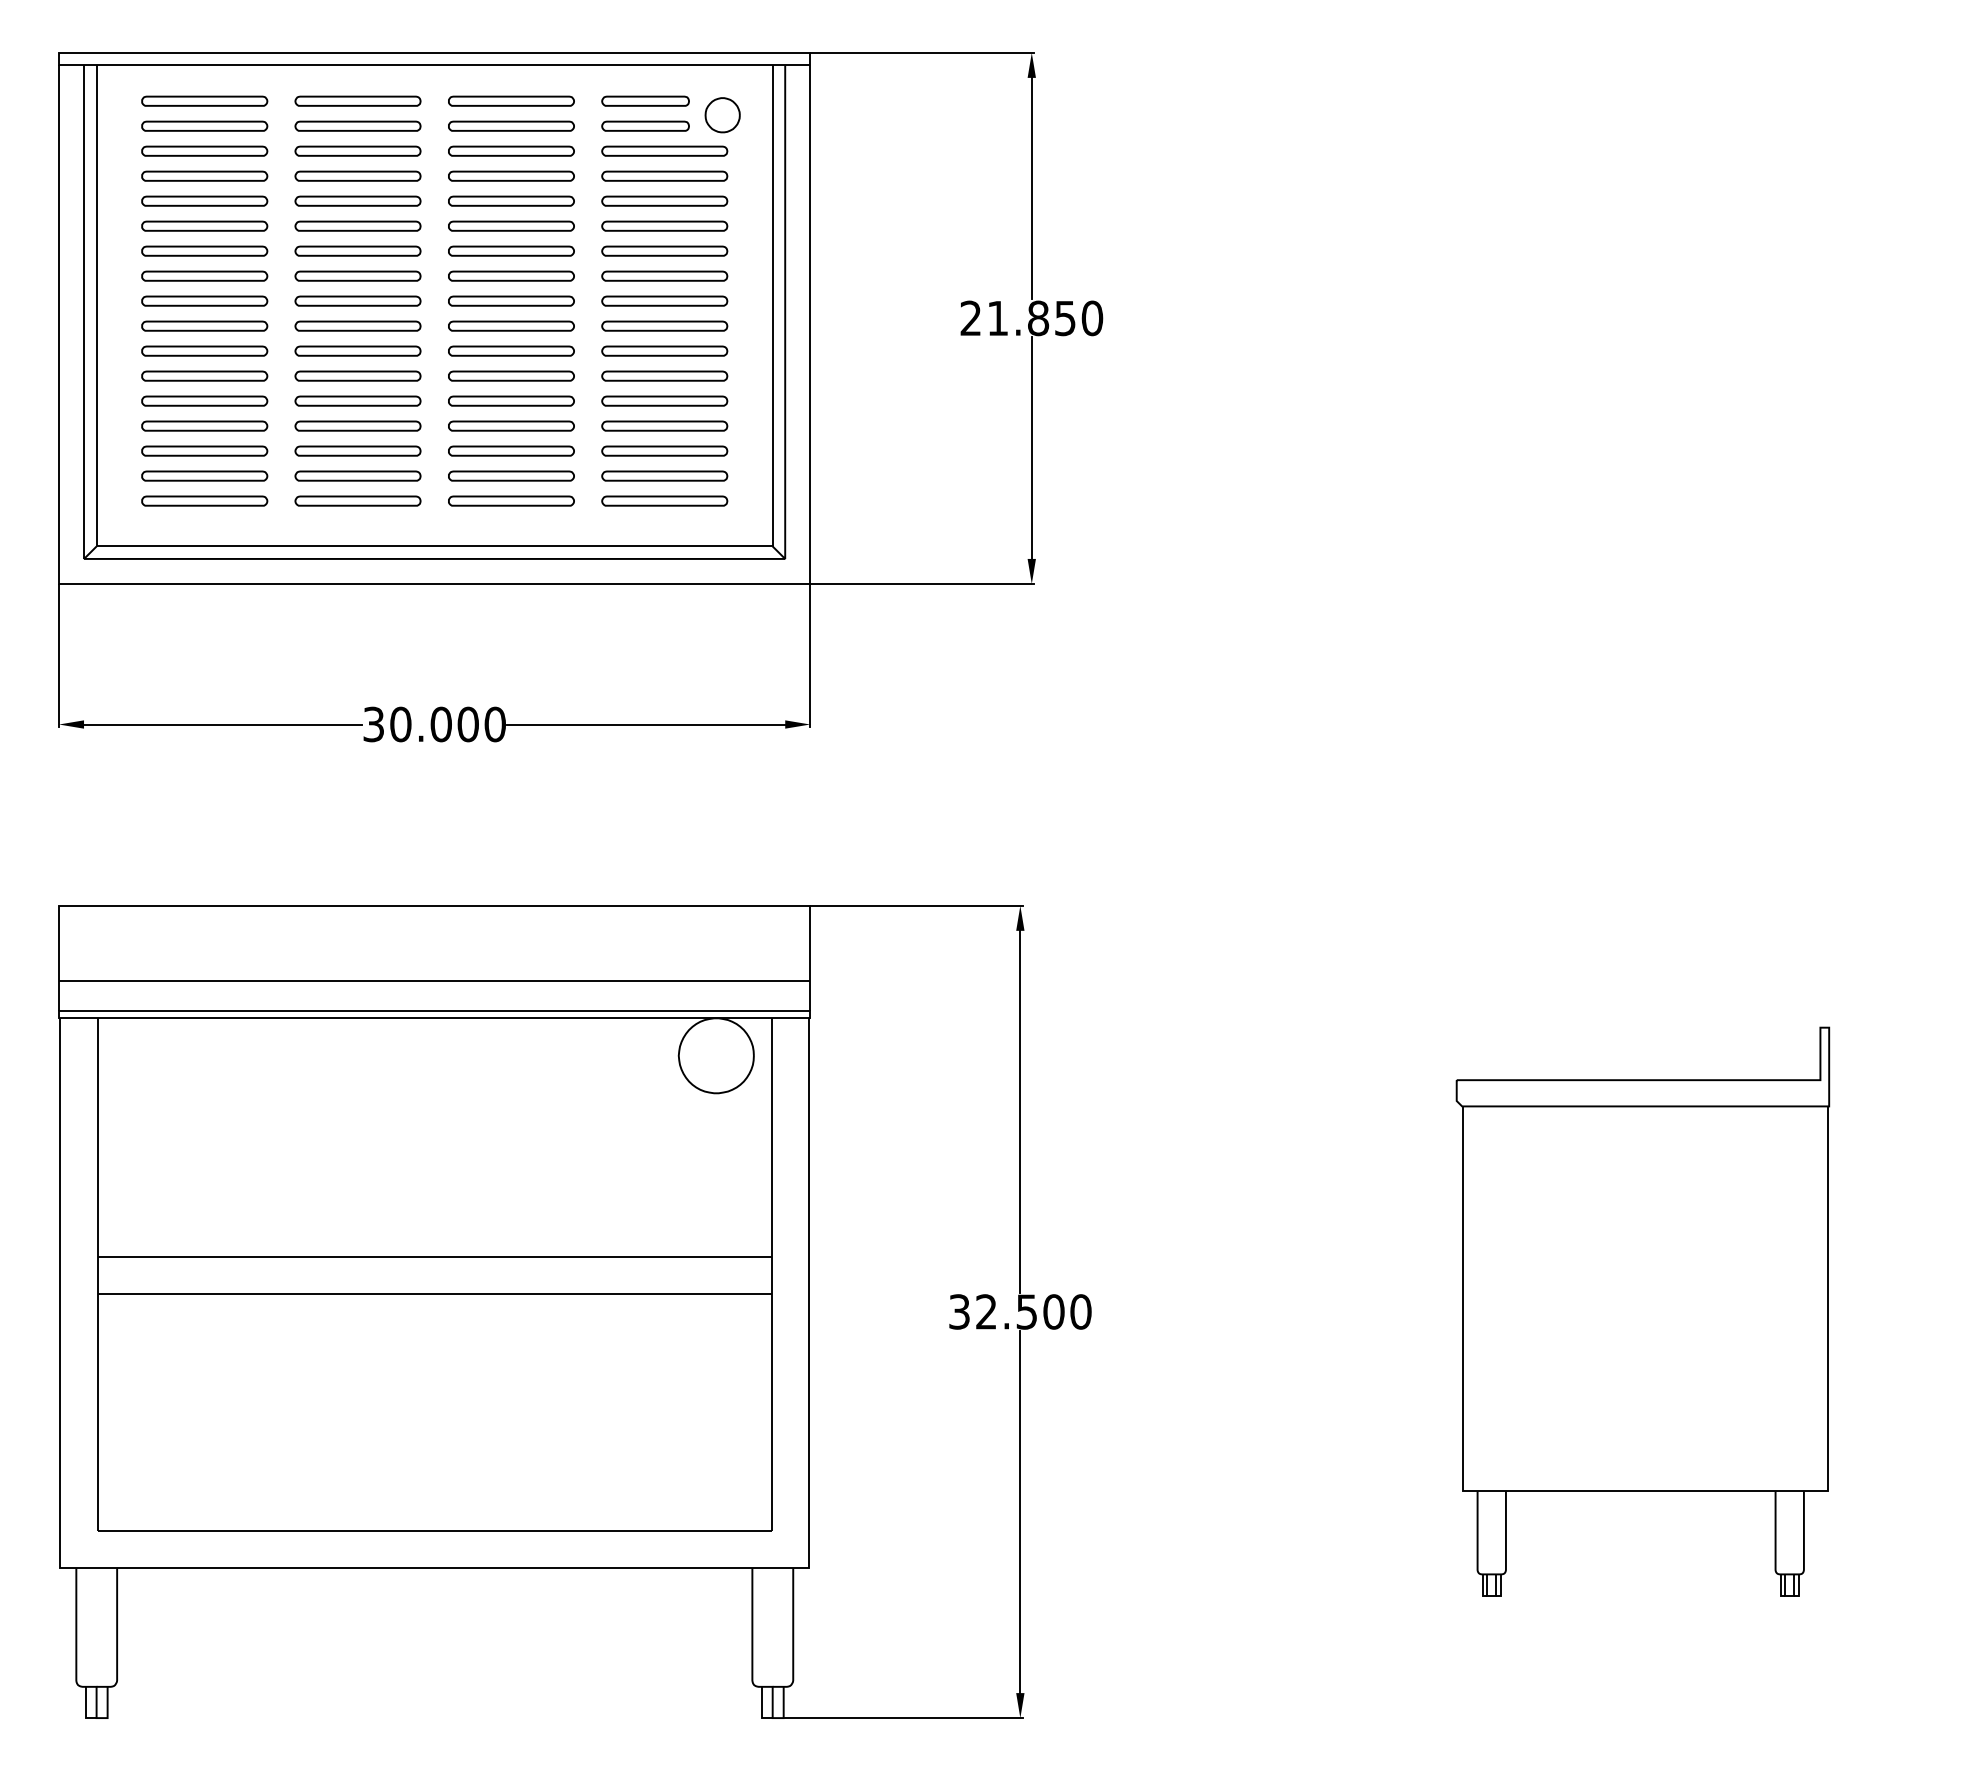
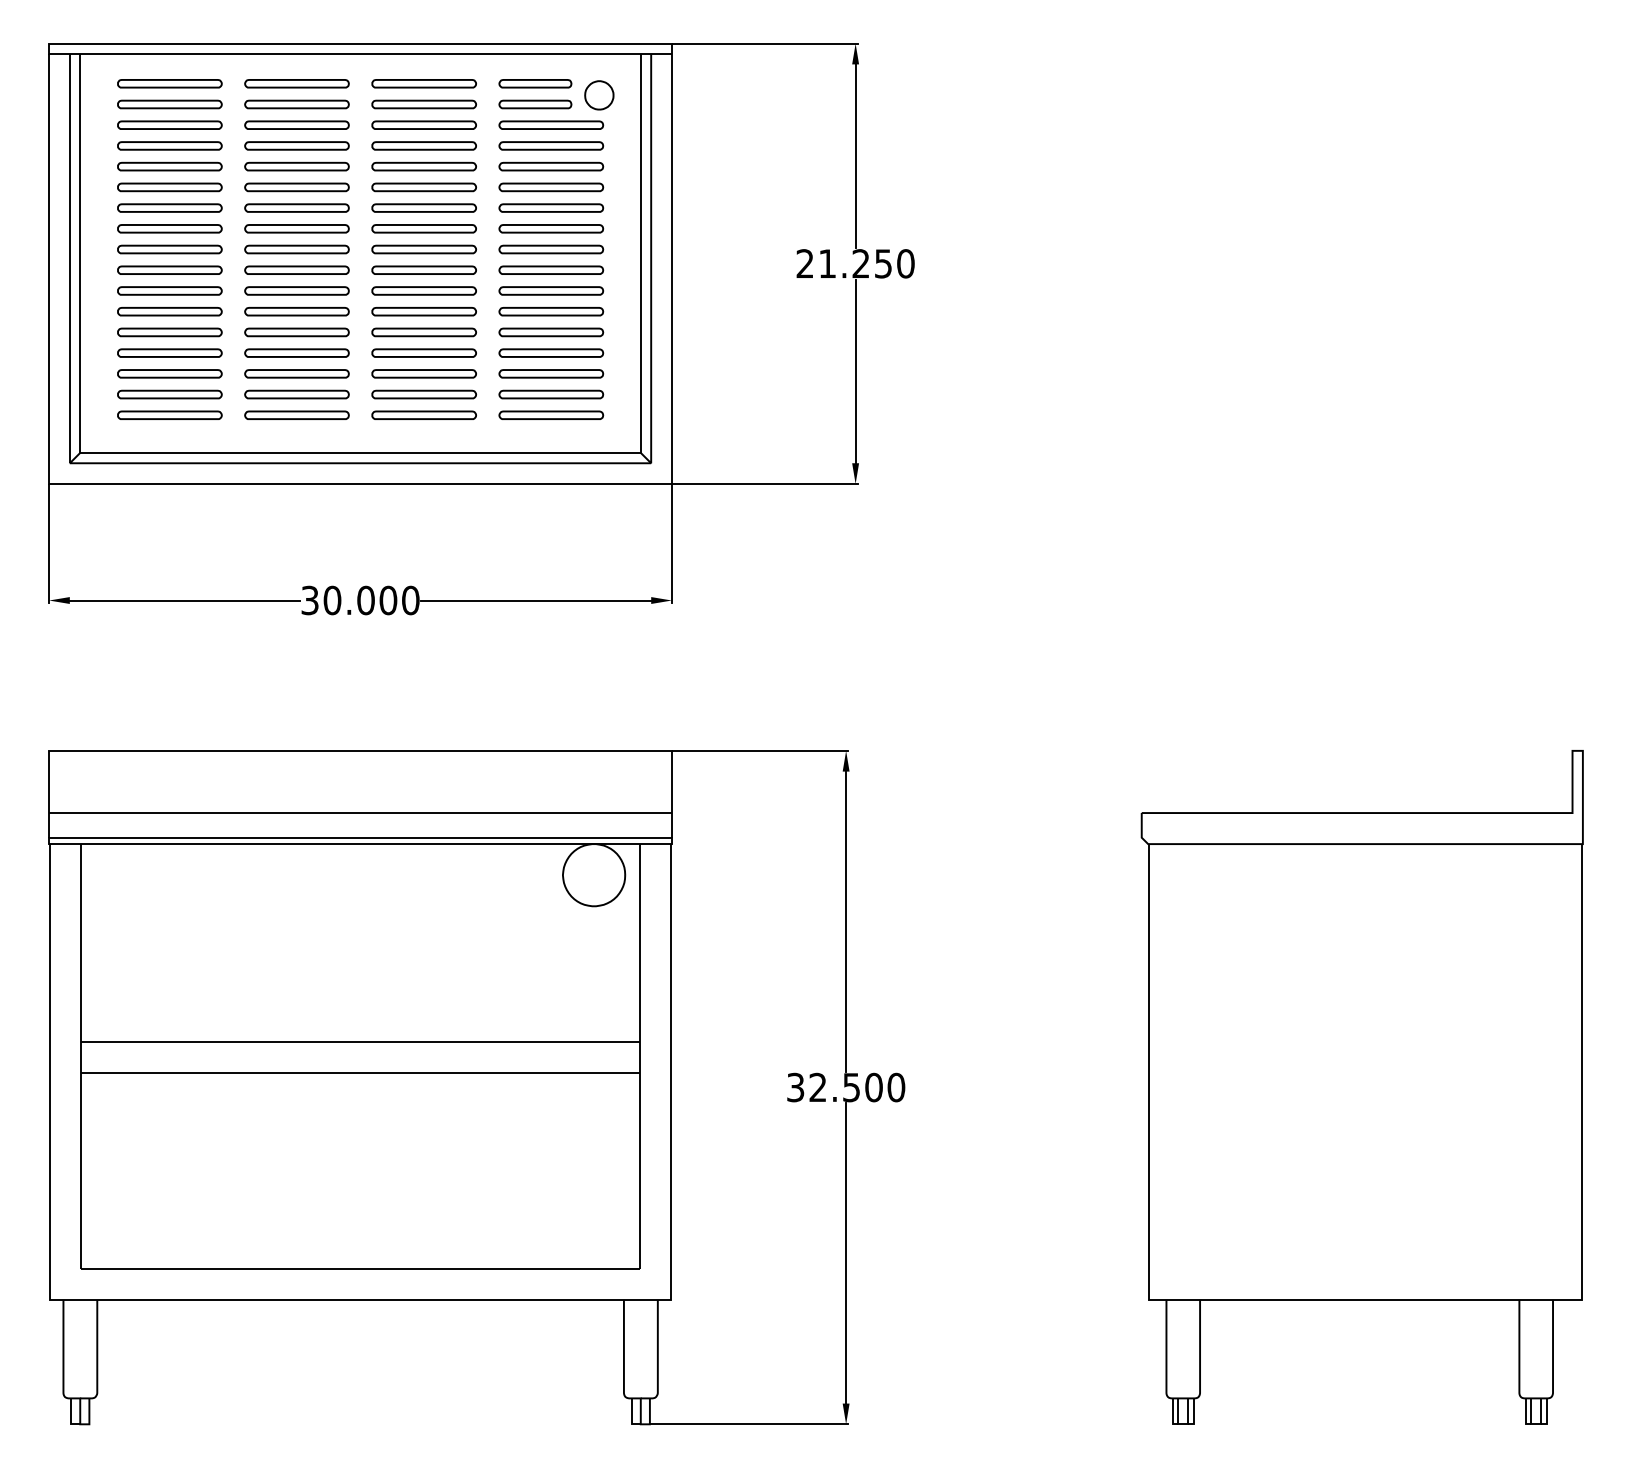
text: (1038, 318) -> (861, 263), 21.850 -> 21.250
part: (1642, 1311) -> (1361, 1087), size x1.43

